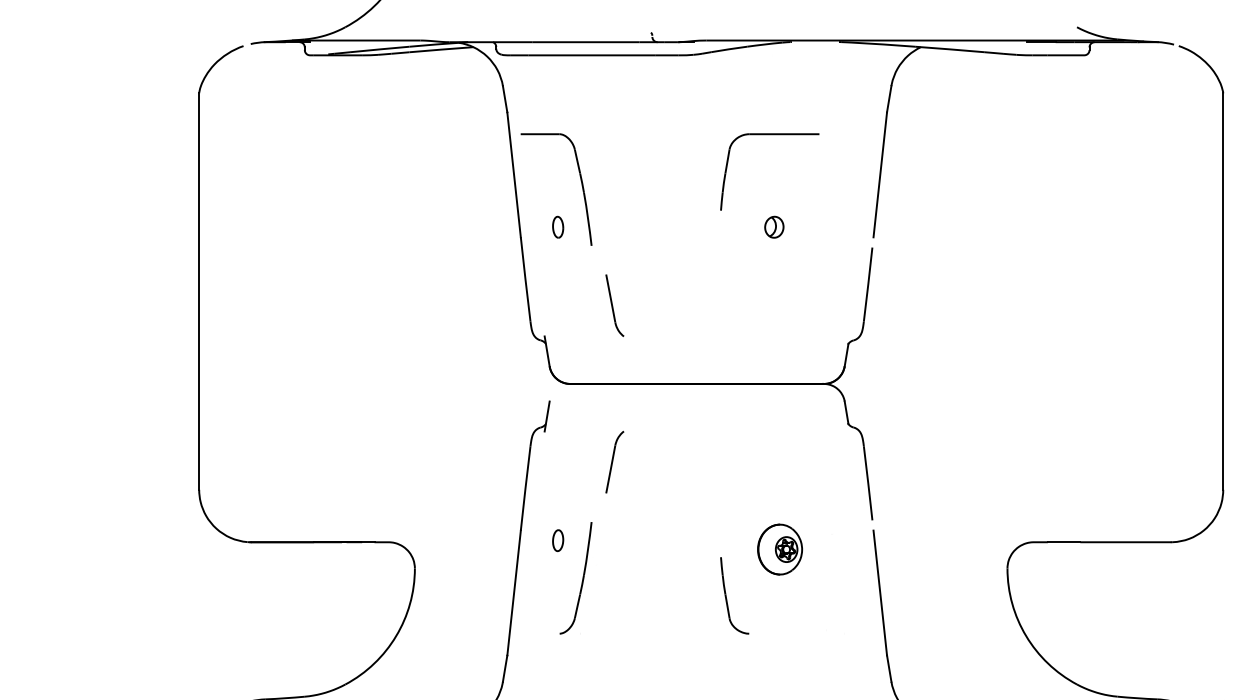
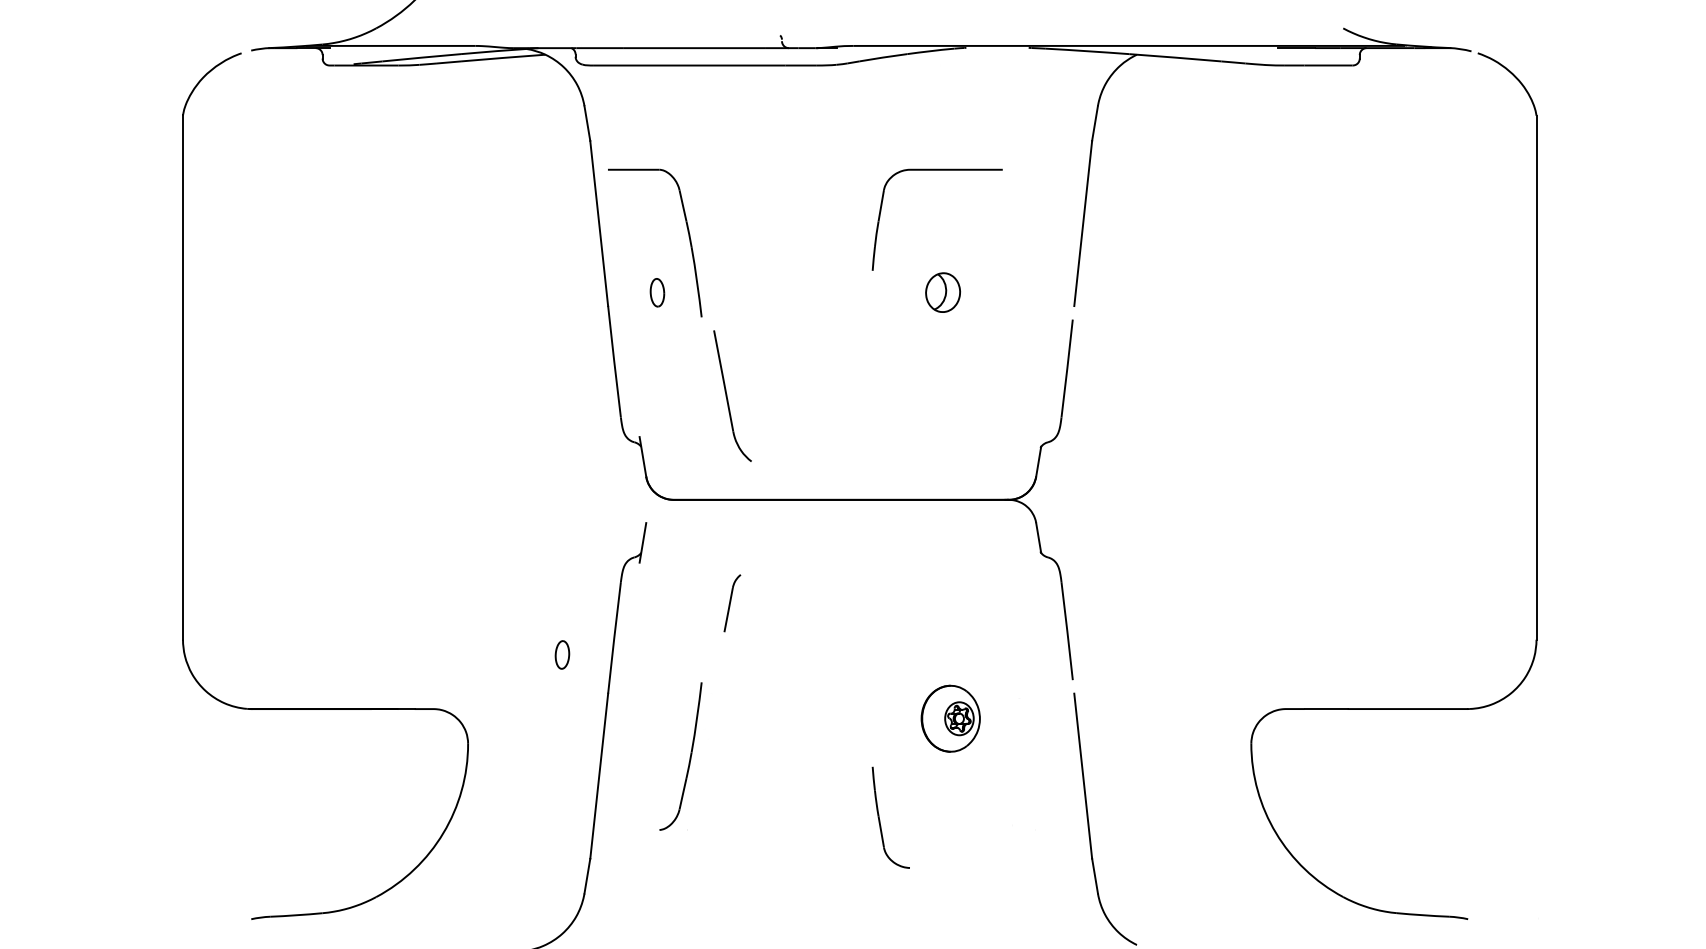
part: (774, 227) -> (943, 292), size x1.4
part: (614, 305) -> (732, 396), size x1.6
part: (614, 462) -> (732, 603), size x0.7
part: (558, 540) -> (562, 654), moved
part: (726, 597) -> (880, 820), moved

